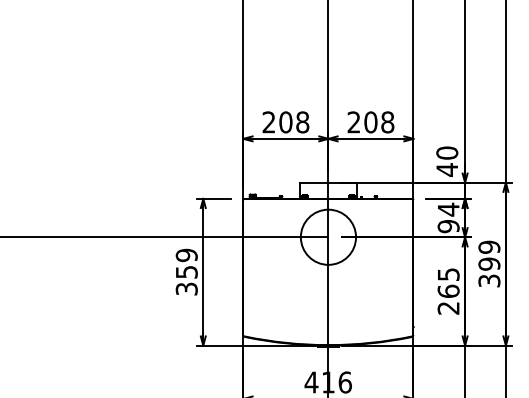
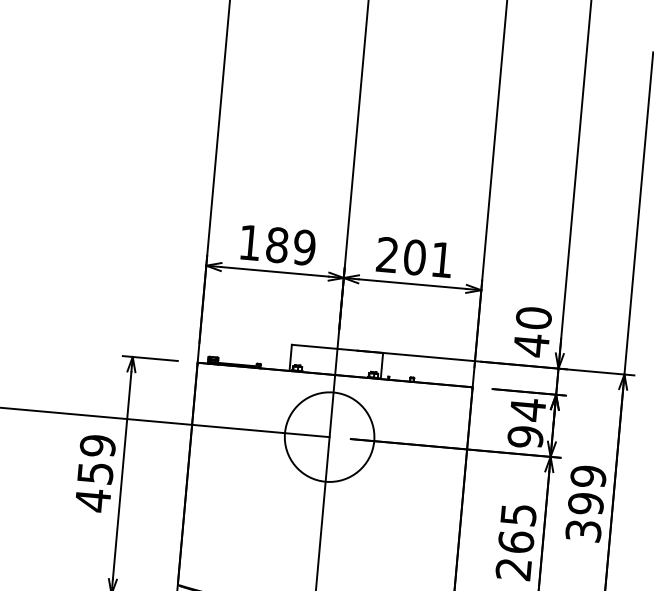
text: (285, 122) -> (276, 245), 208 -> 189
text: (387, 122) -> (441, 260), 208 -> 201
text: (186, 289) -> (92, 501), 359 -> 459

